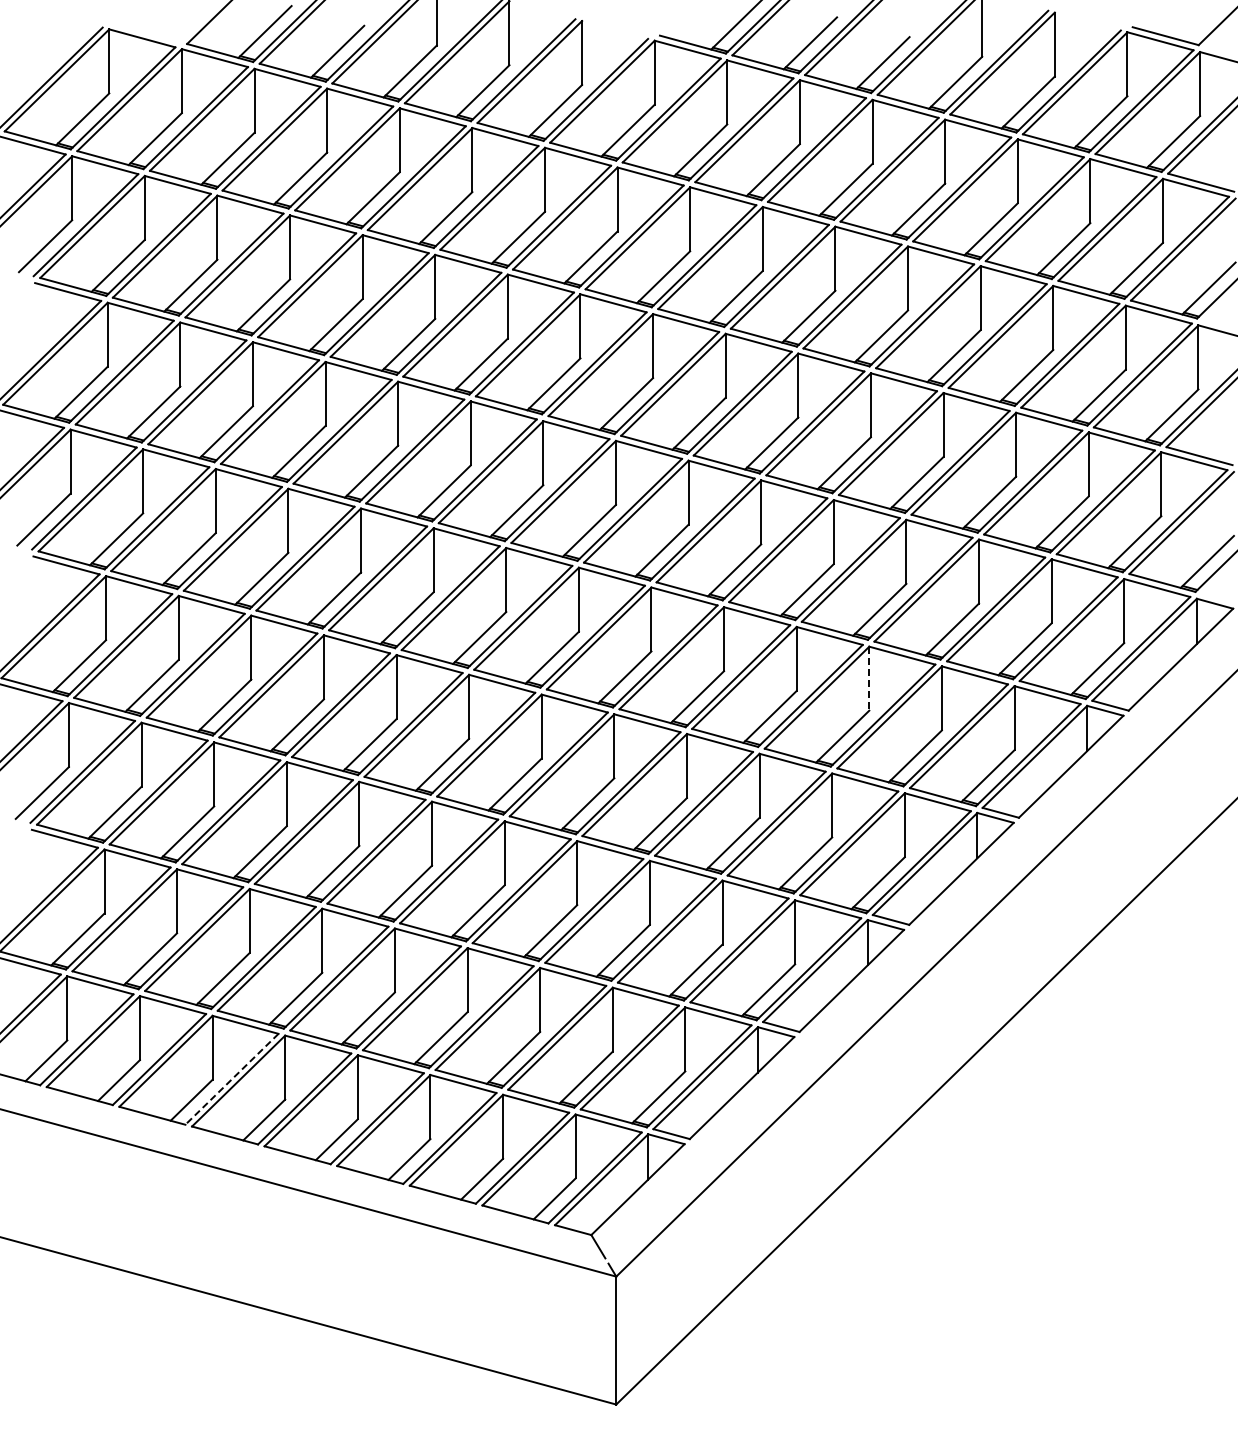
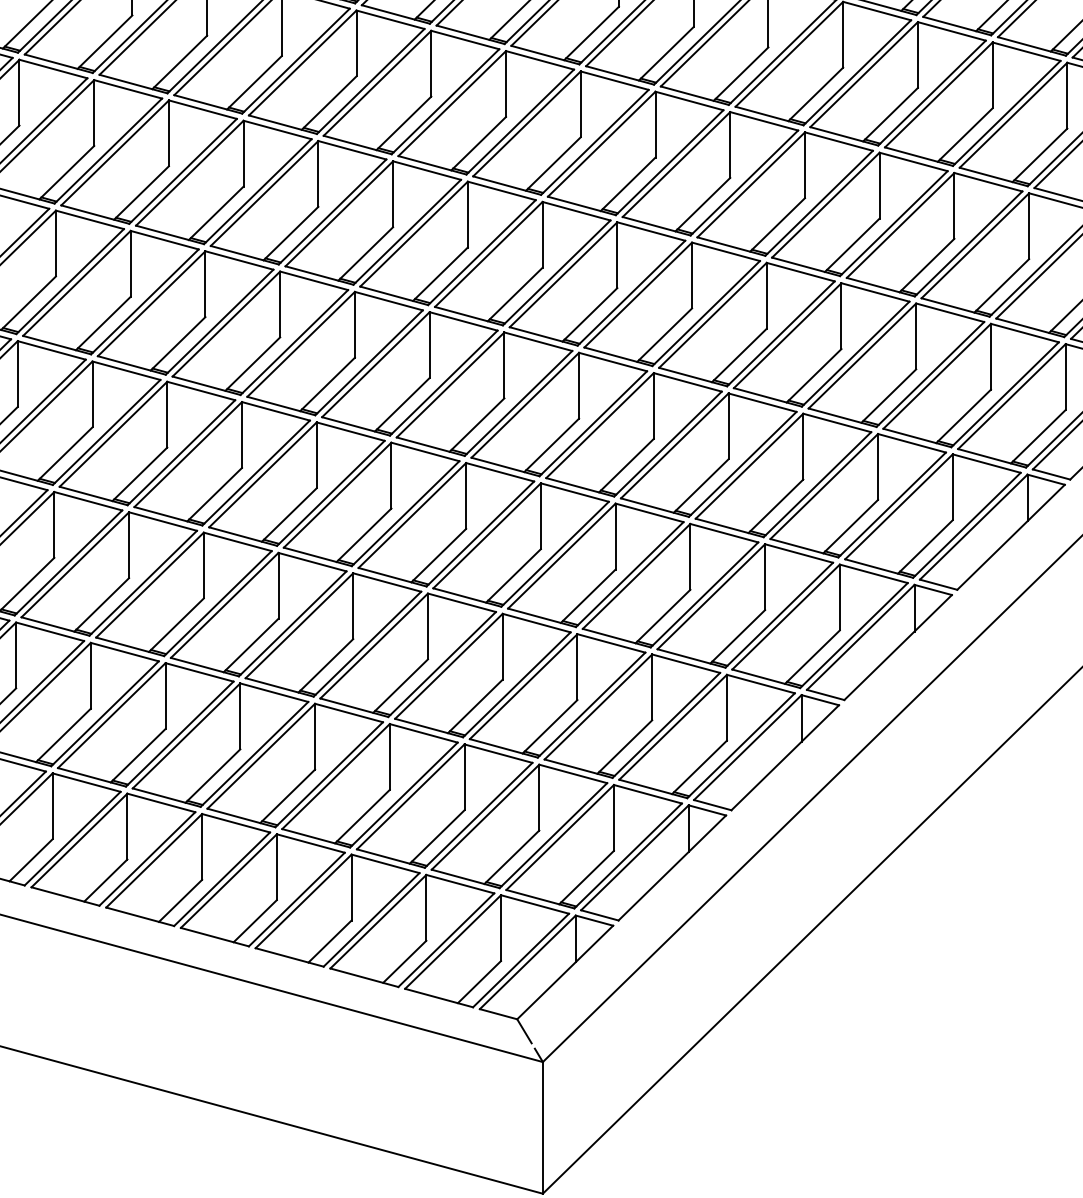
line: (869, 678) -> (803, 446), dashed -> solid
line: (231, 1079) -> (146, 859), dashed -> solid

